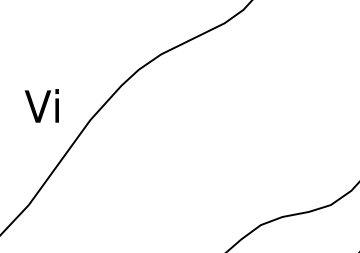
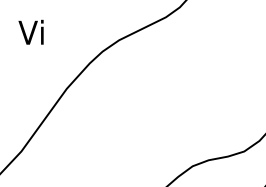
text: (41, 104) -> (30, 31), moved

